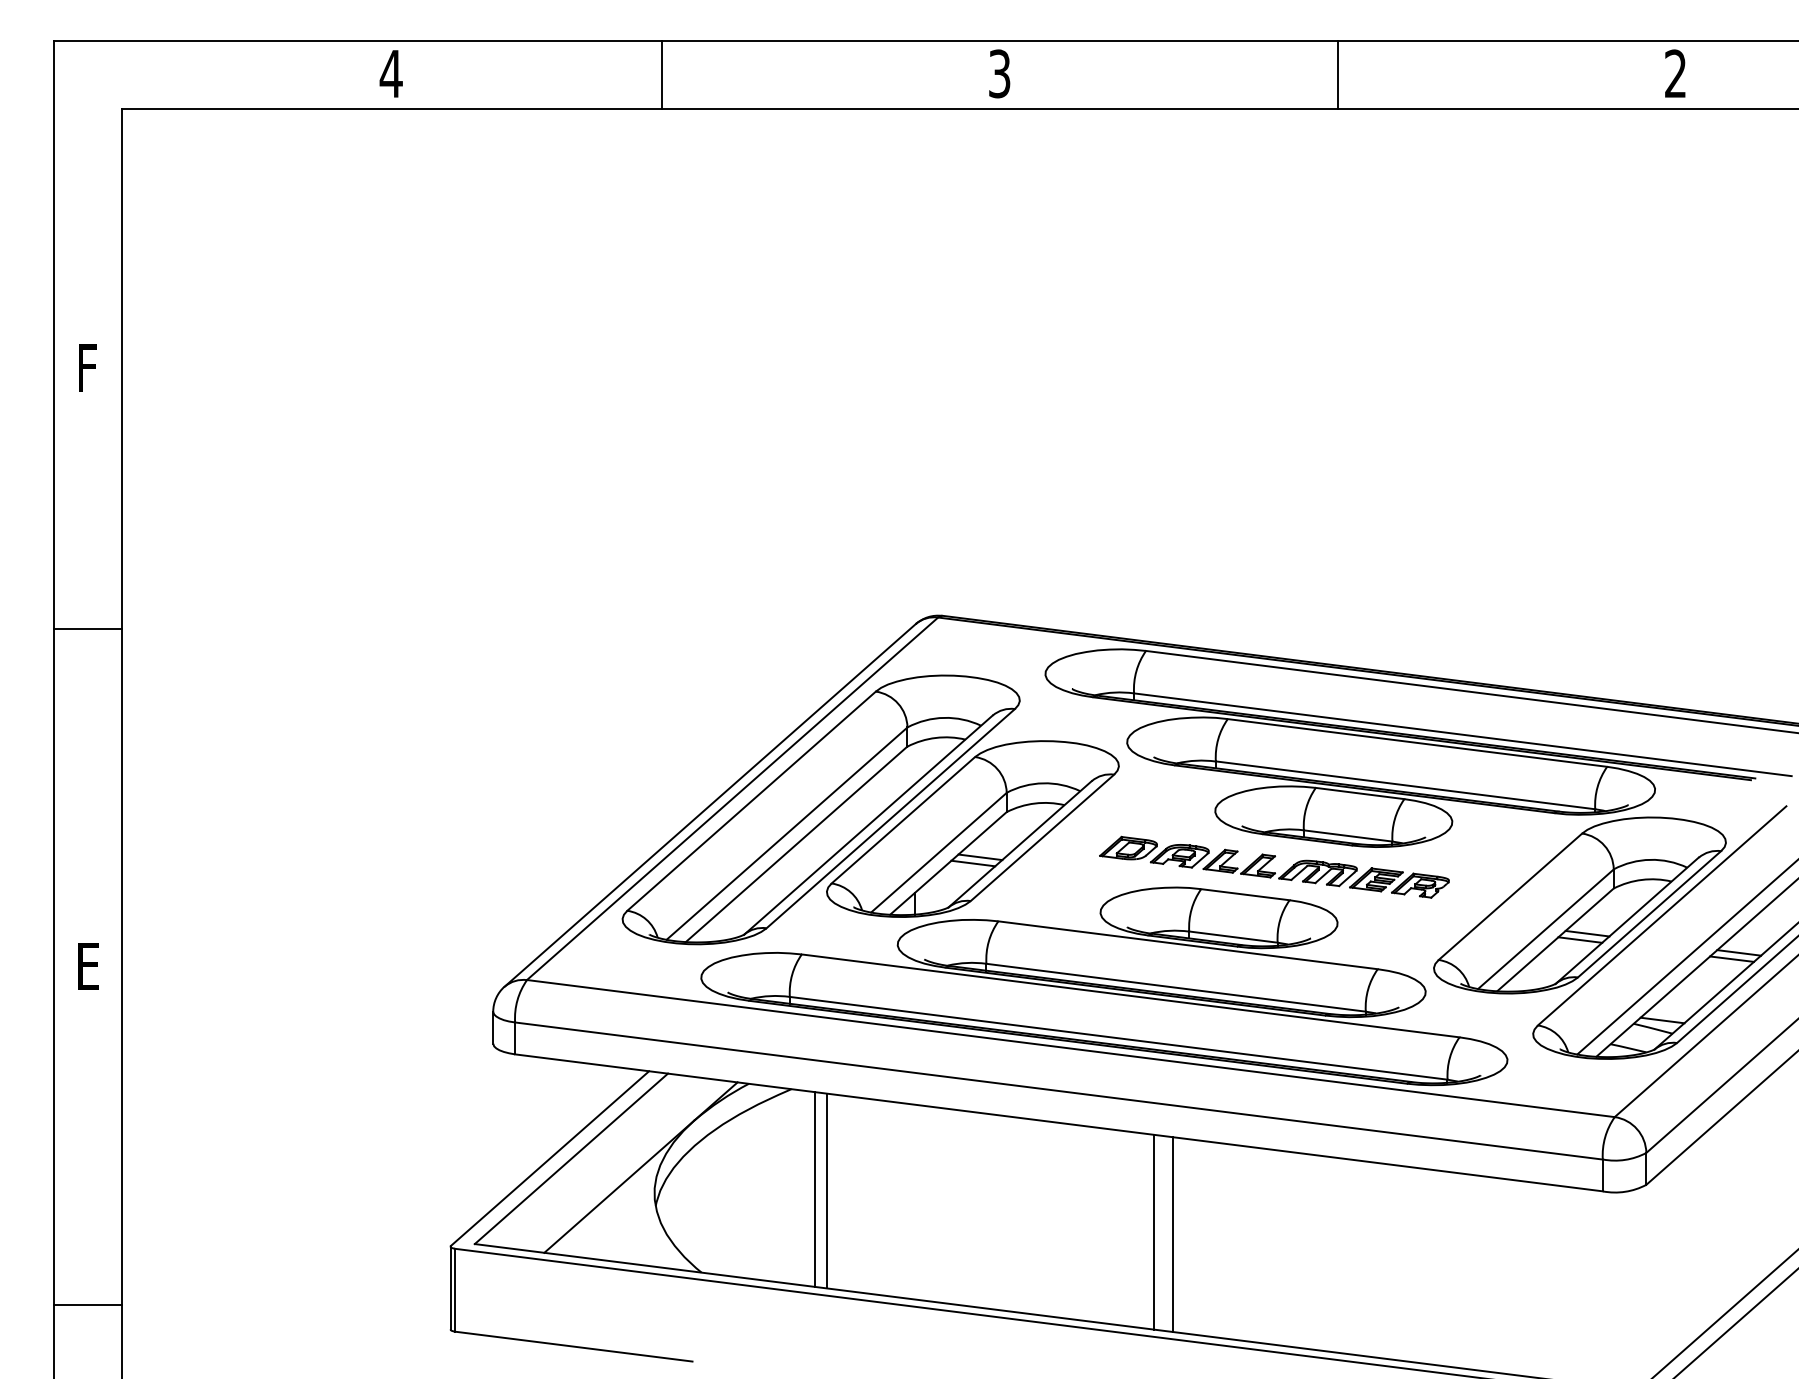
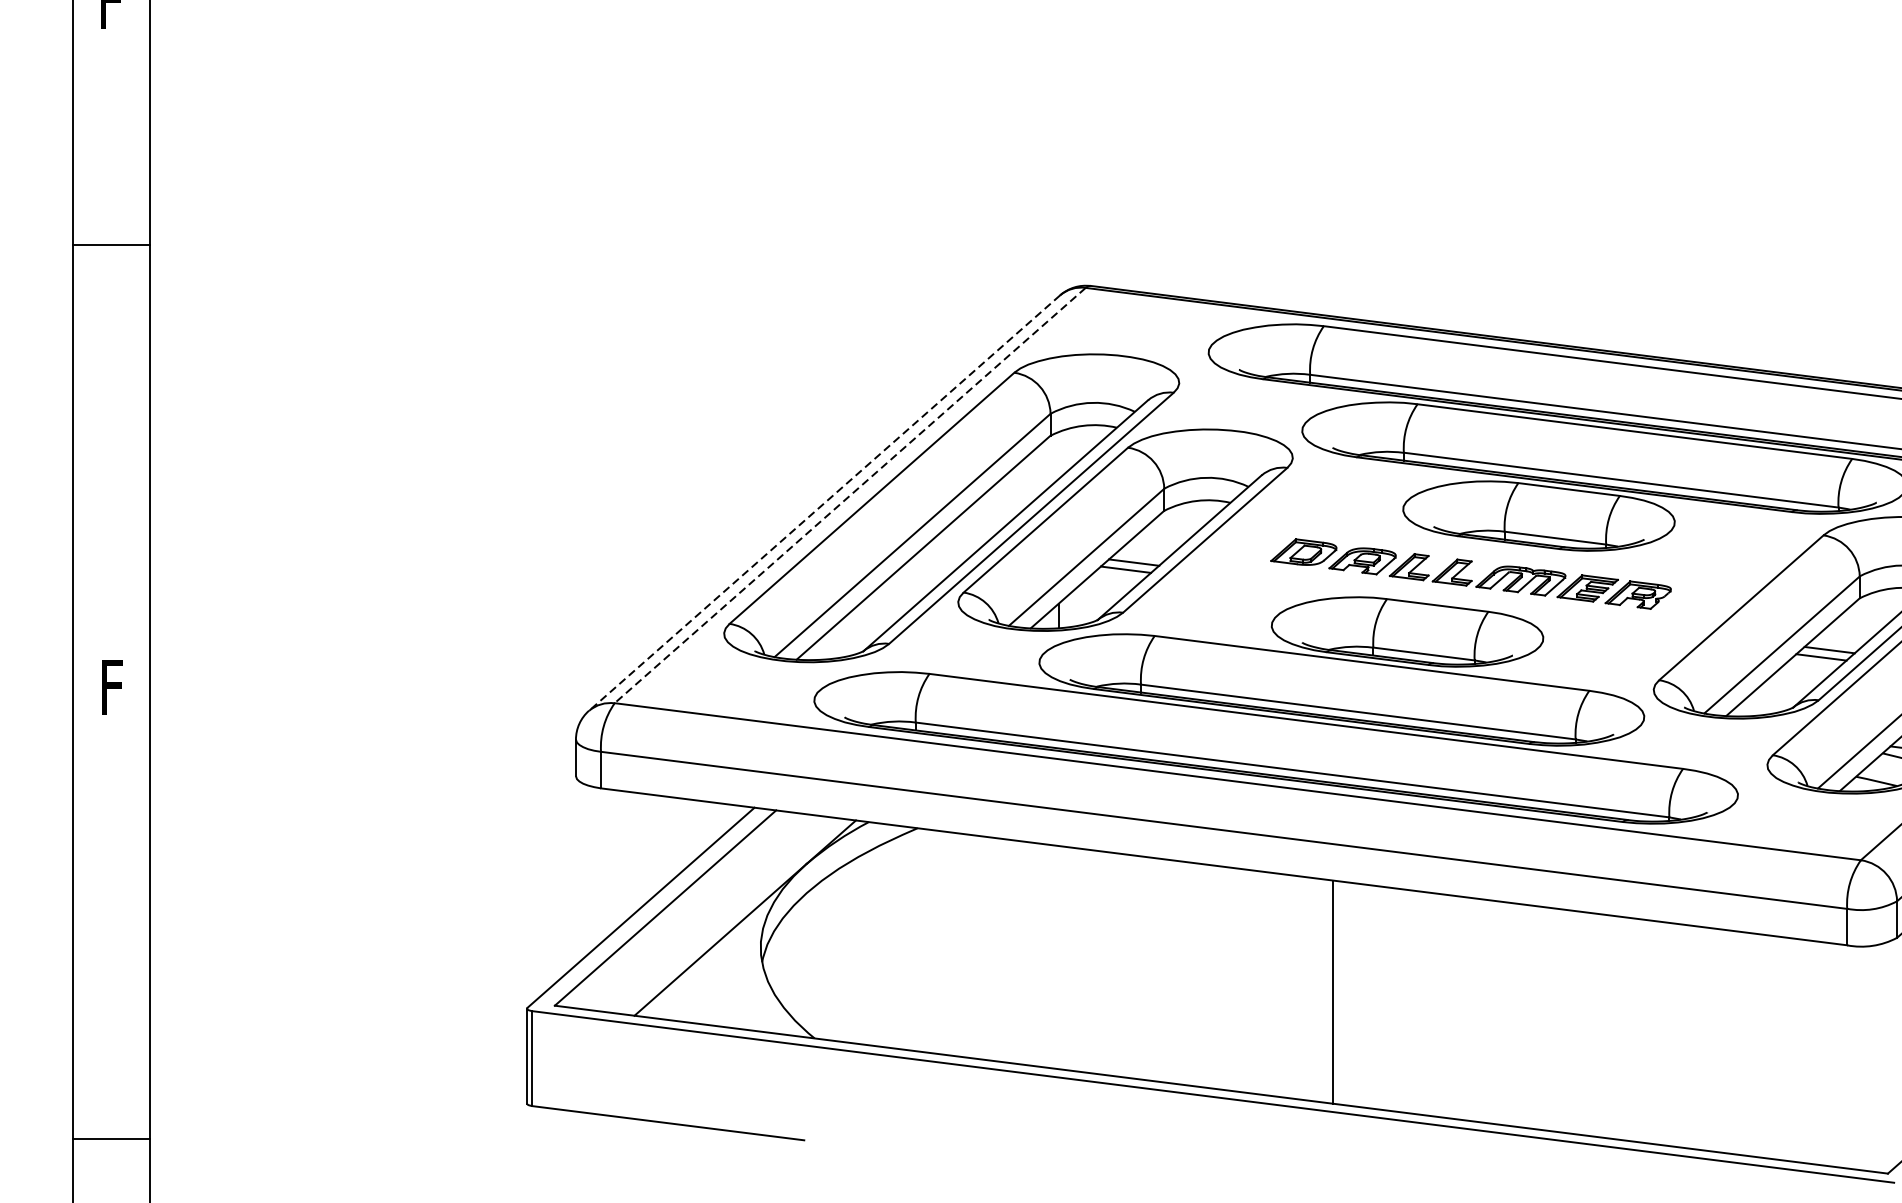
line: (87, 629) -> (111, 245), moved
line: (732, 799) -> (850, 496), solid -> dashed
line: (709, 805) -> (823, 503), solid -> dashed
text: (88, 966) -> (112, 687), E -> F
line: (815, 1189) -> (945, 943), removed
line: (827, 1190) -> (958, 944), removed
line: (1172, 1234) -> (1354, 994), removed
line: (87, 1305) -> (111, 1139), moved

